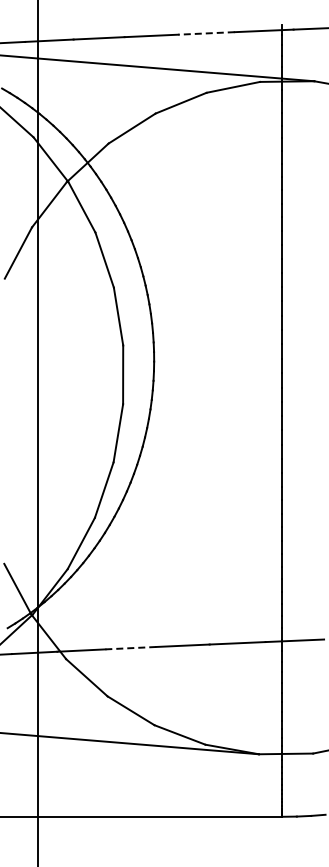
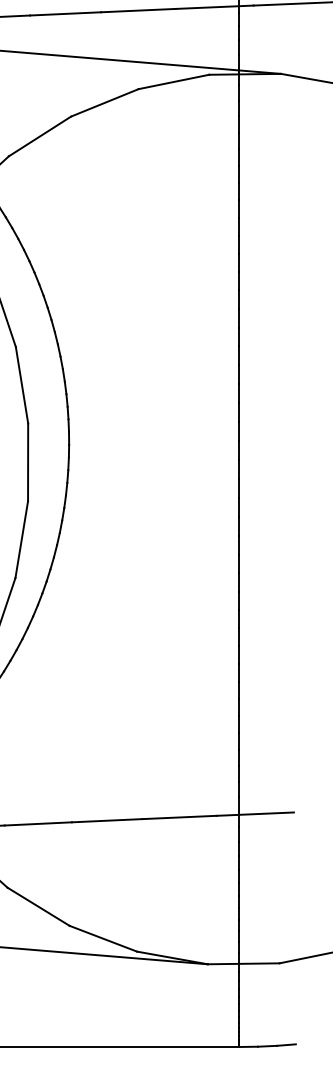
line: (206, 33) -> (138, 10), dashed -> solid
line: (130, 648) -> (37, 824), dashed -> solid

